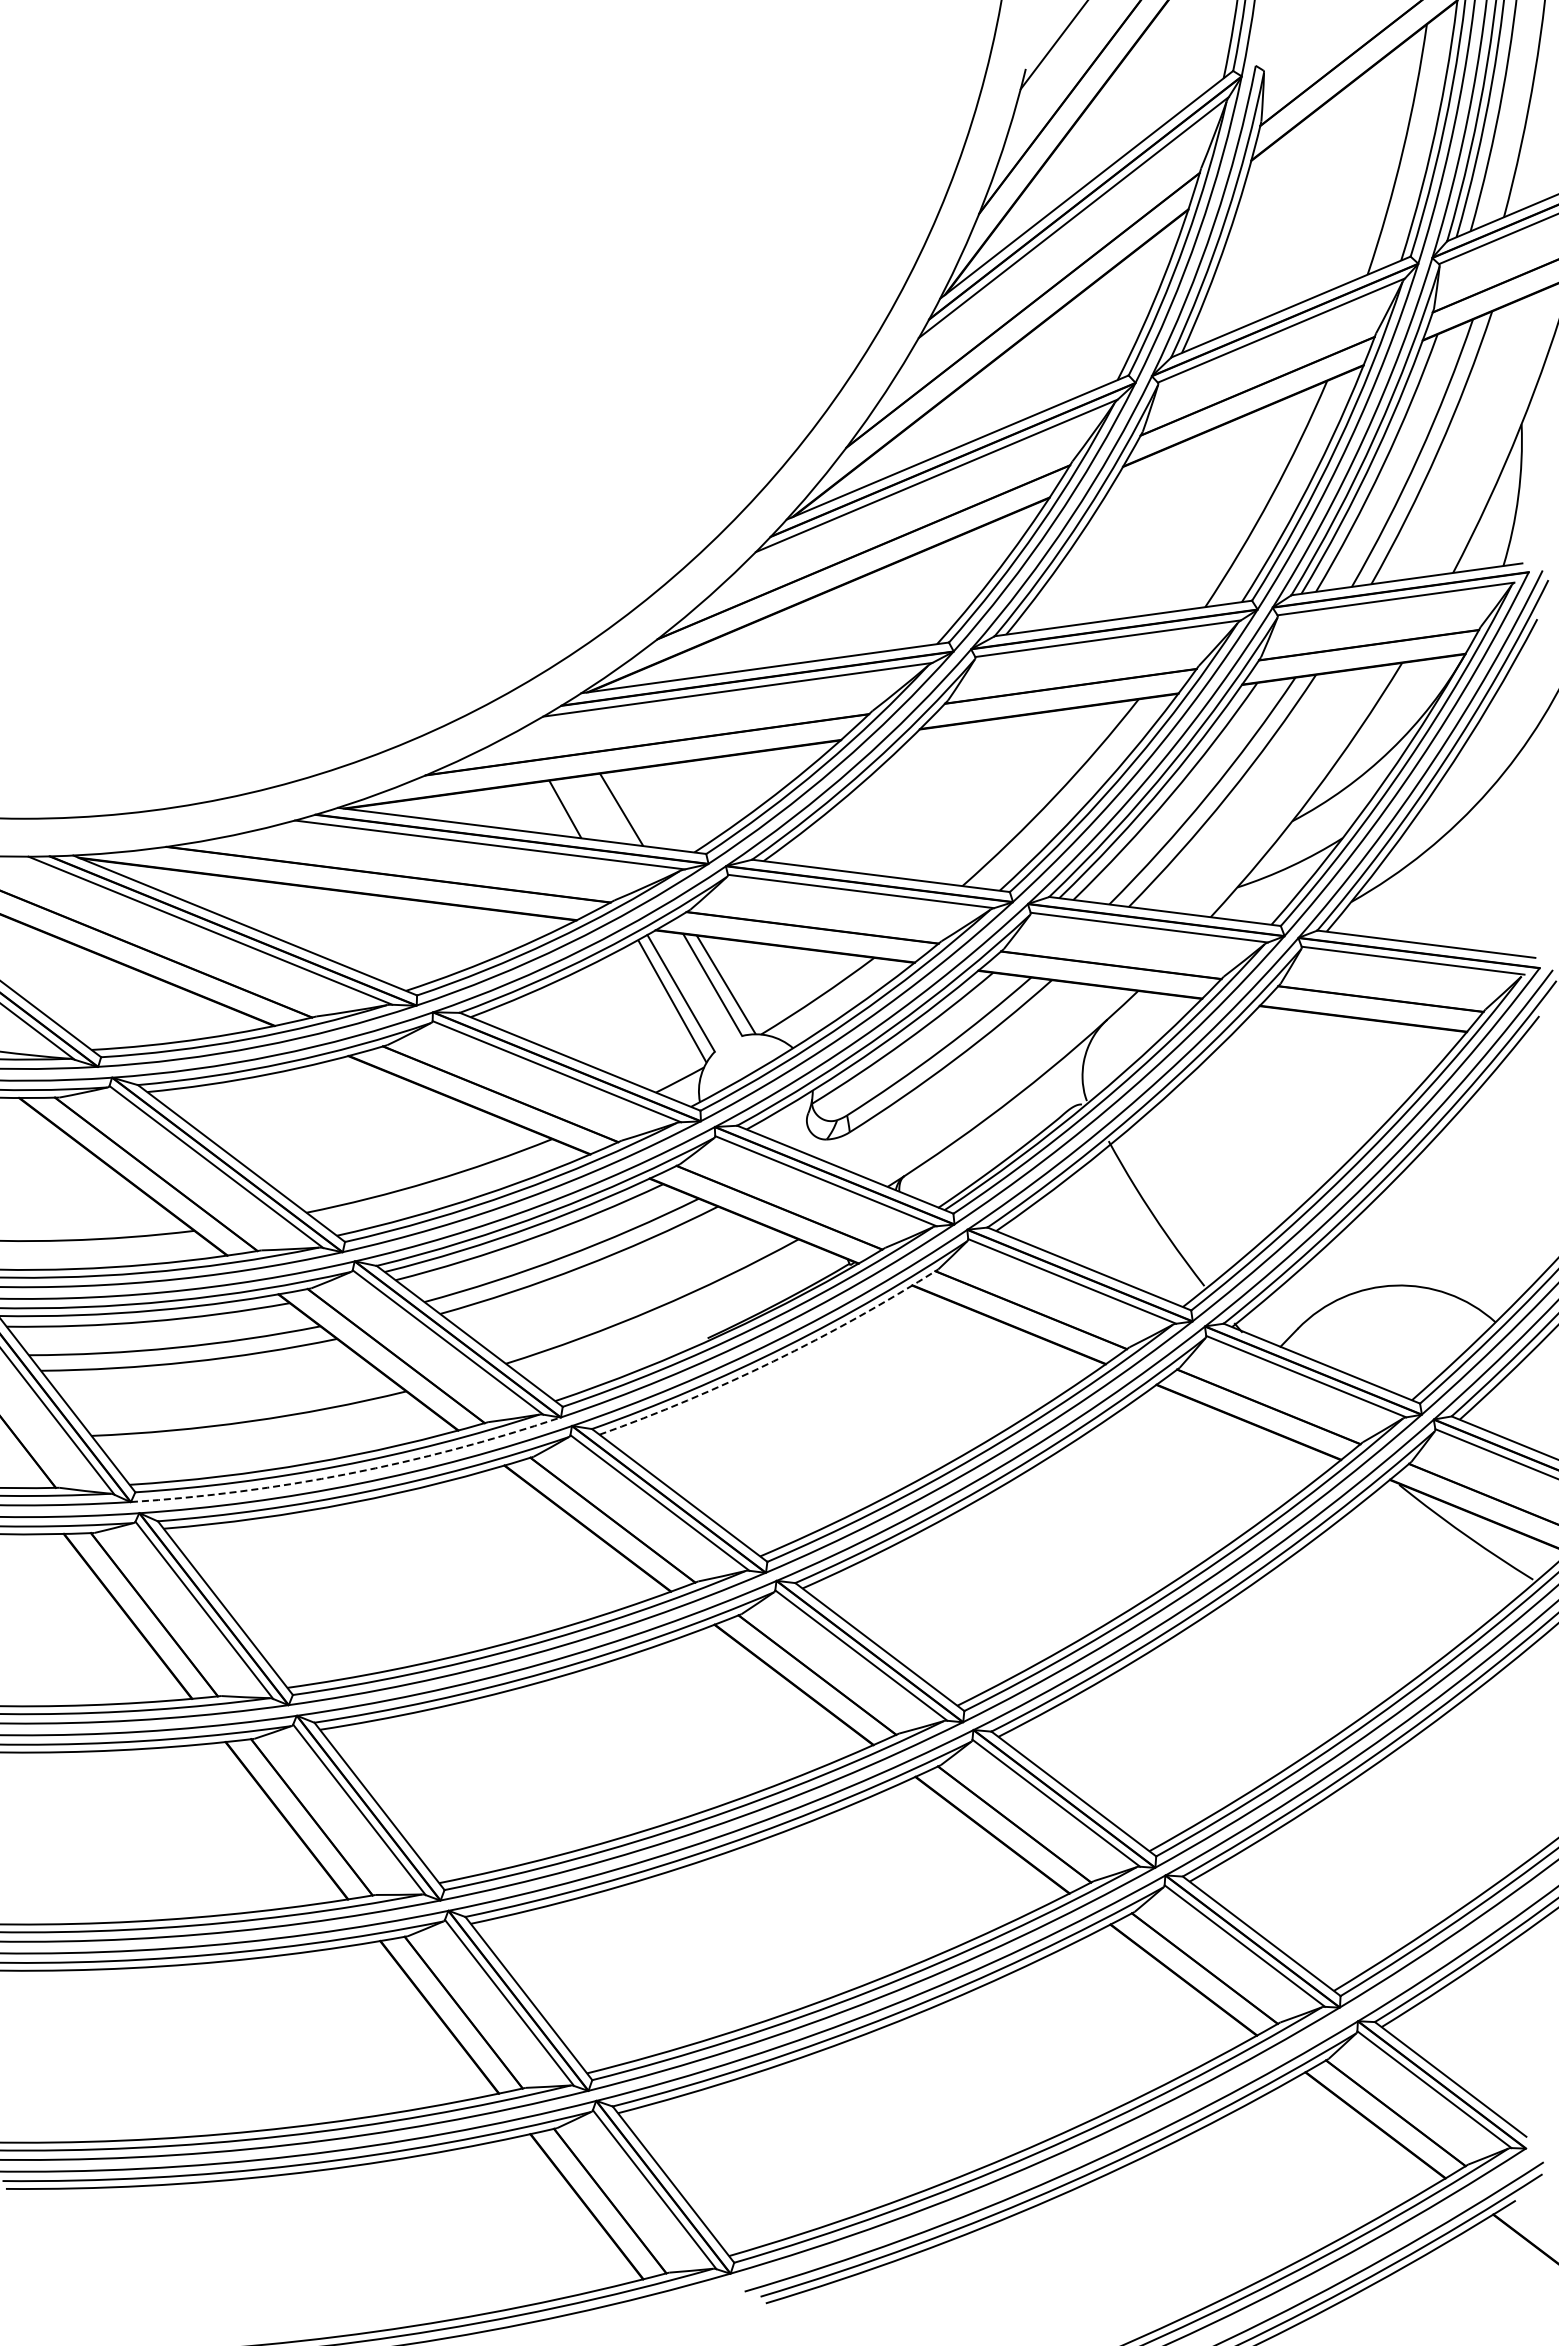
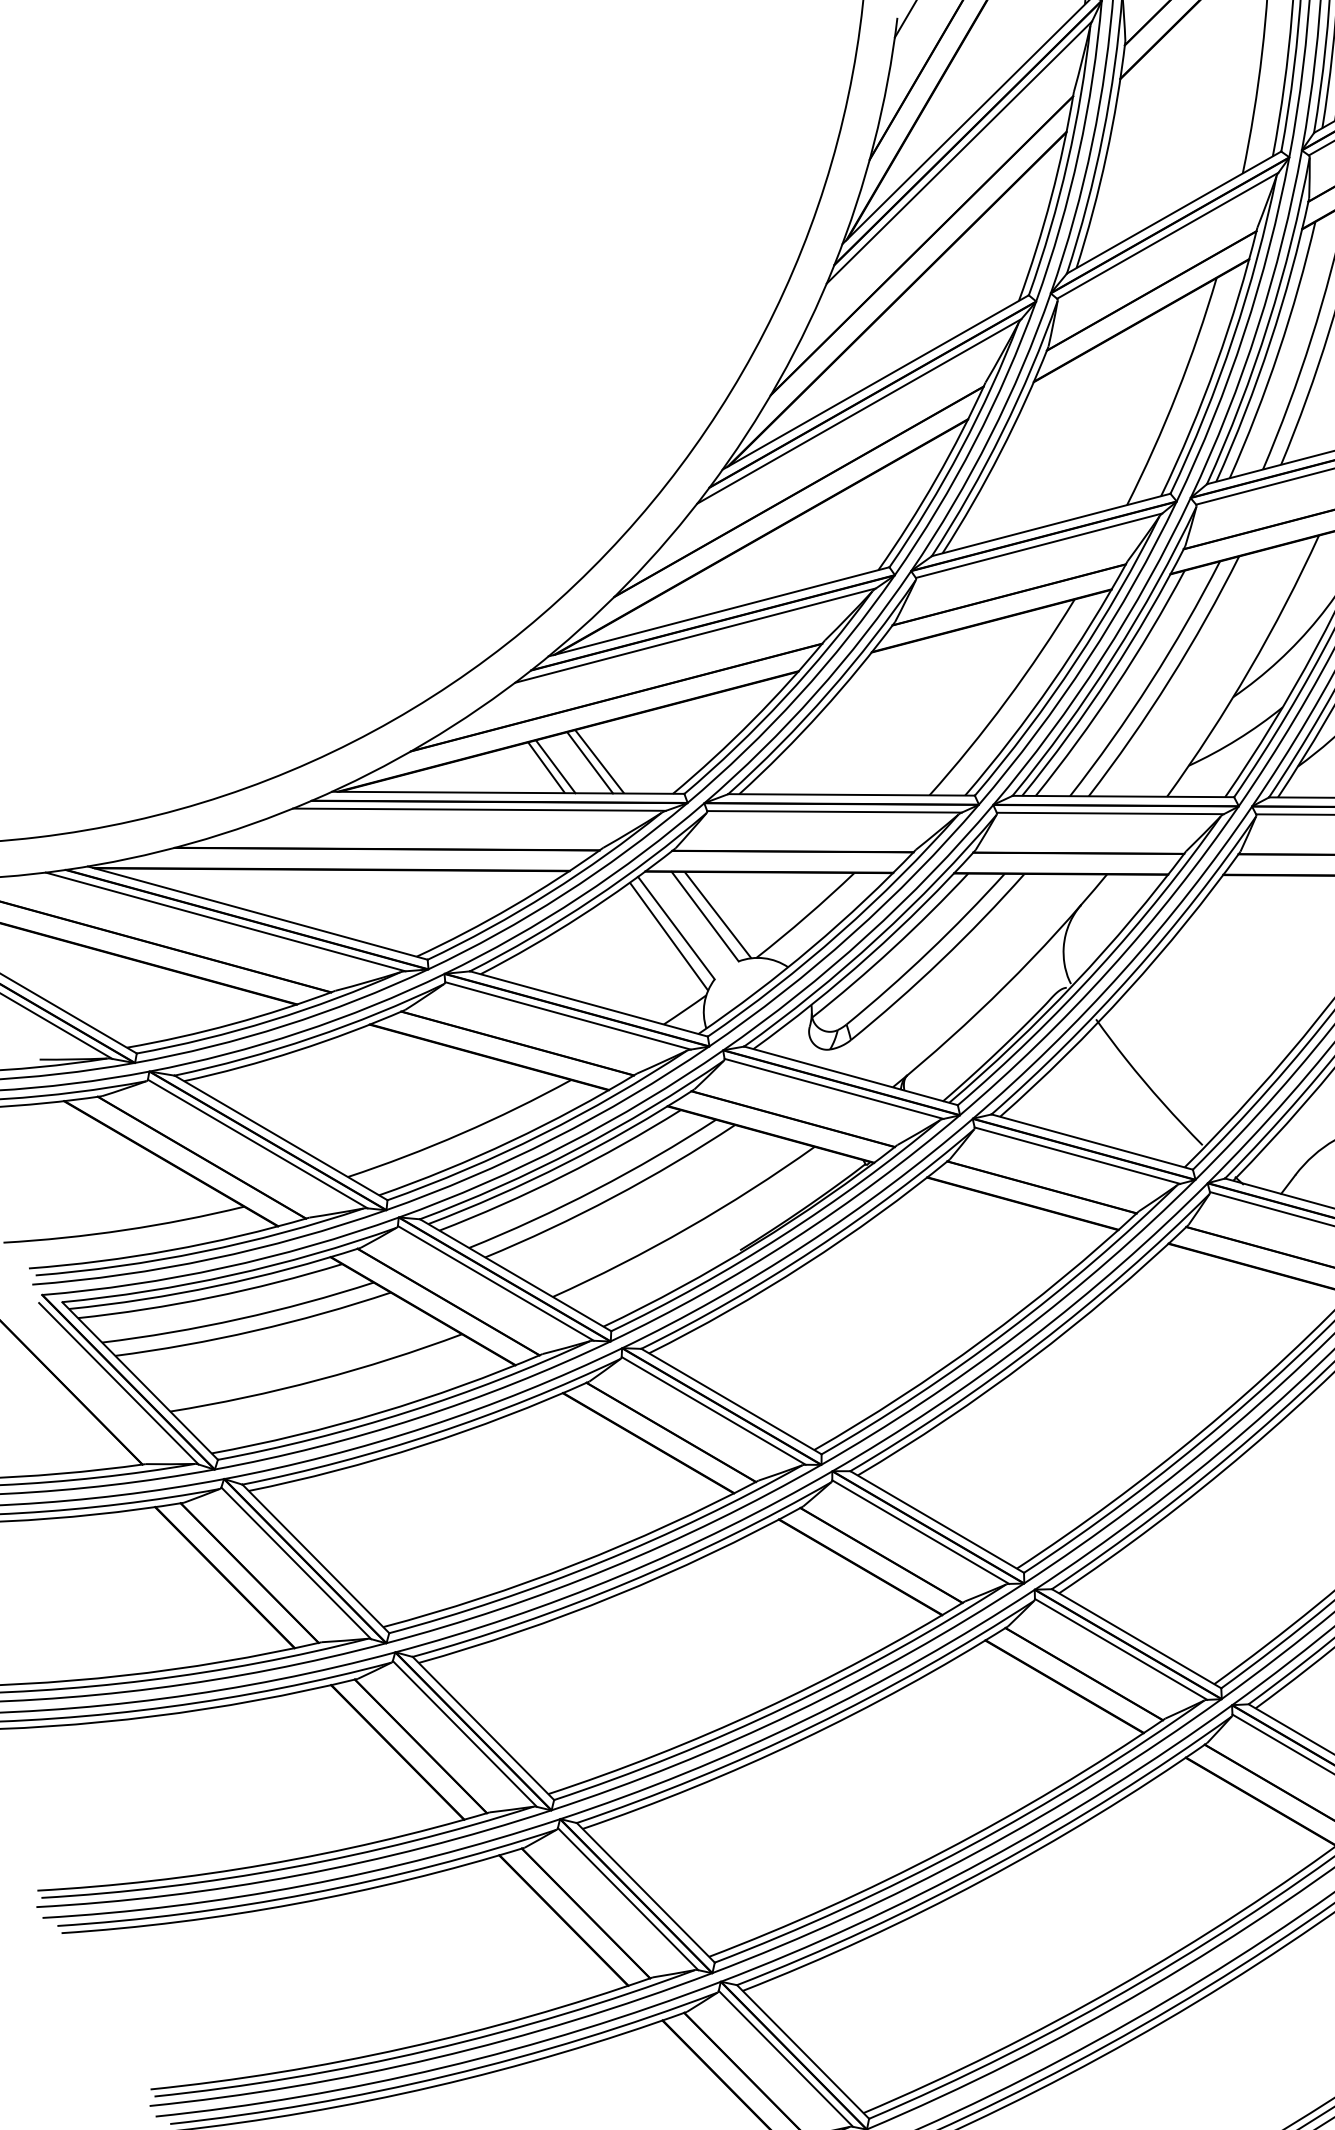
line: (574, 809) -> (555, 766), added
line: (611, 809) -> (590, 762), added
arc: (773, 1361) -> (804, 1264), dashed -> solid
arc: (348, 1473) -> (416, 1418), dashed -> solid

